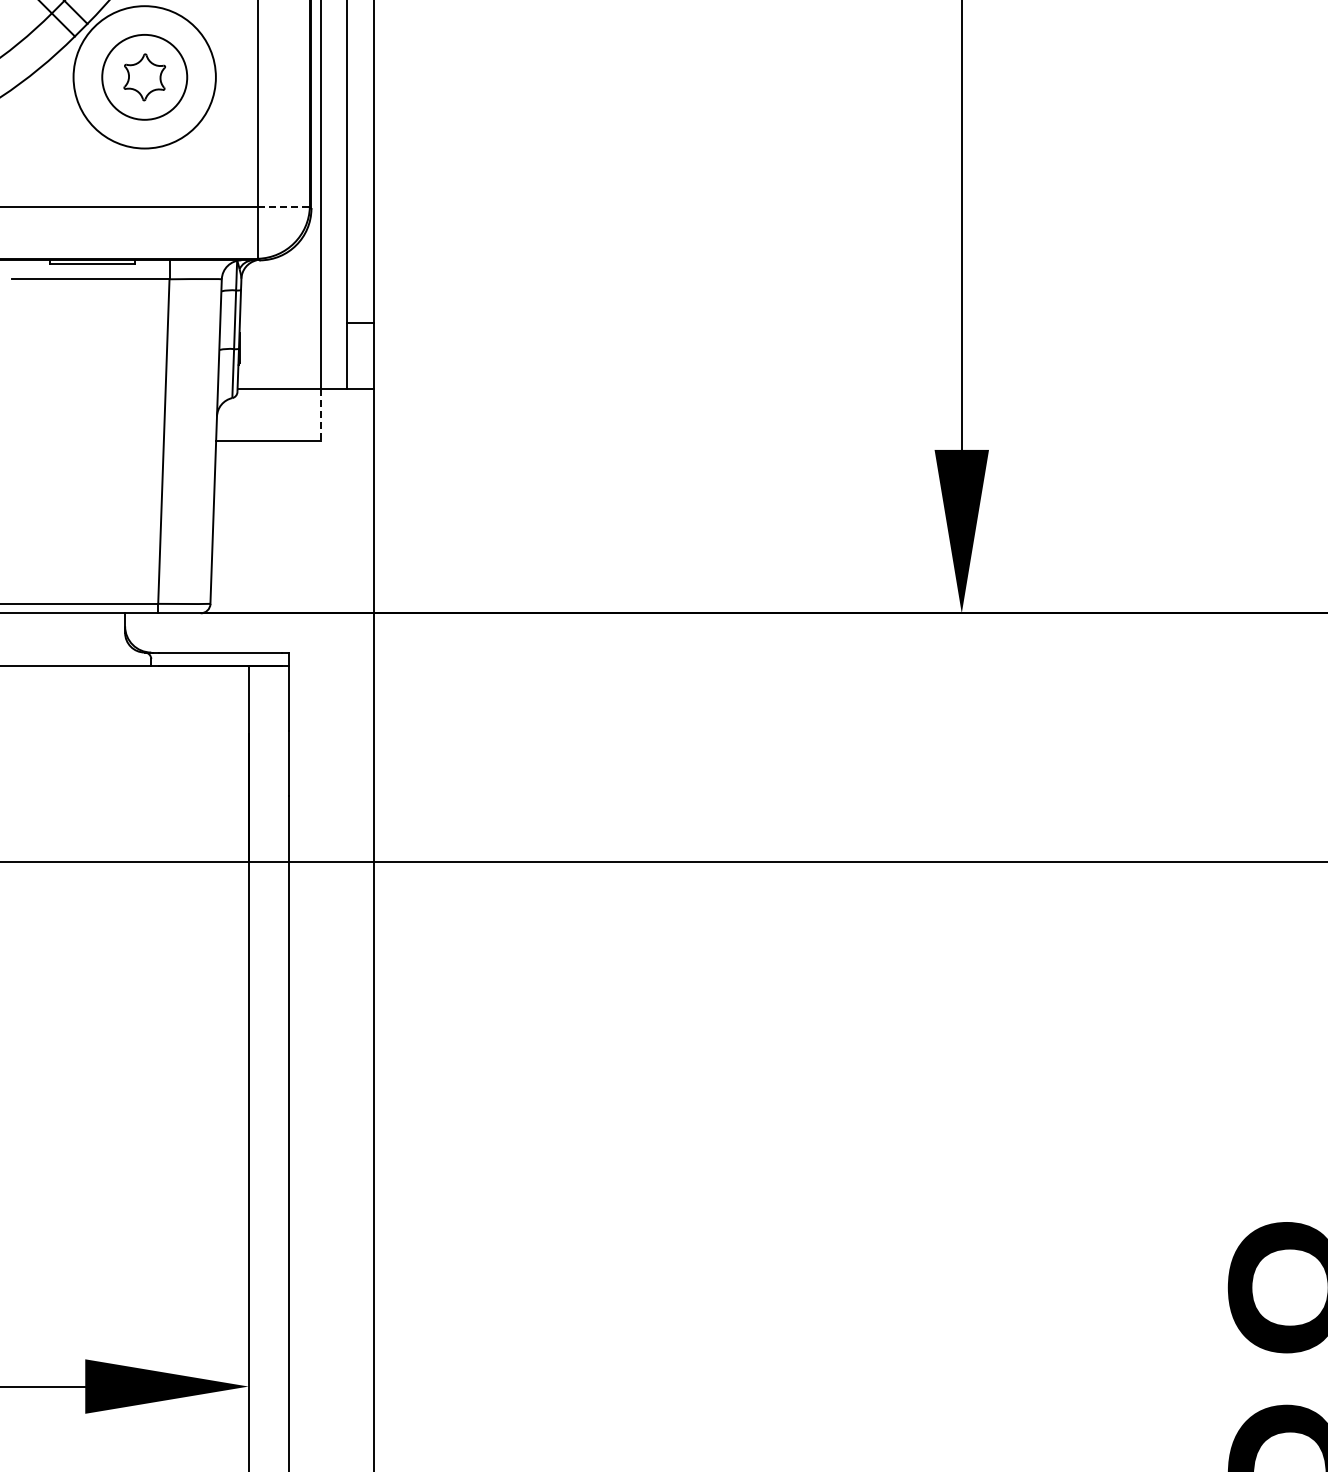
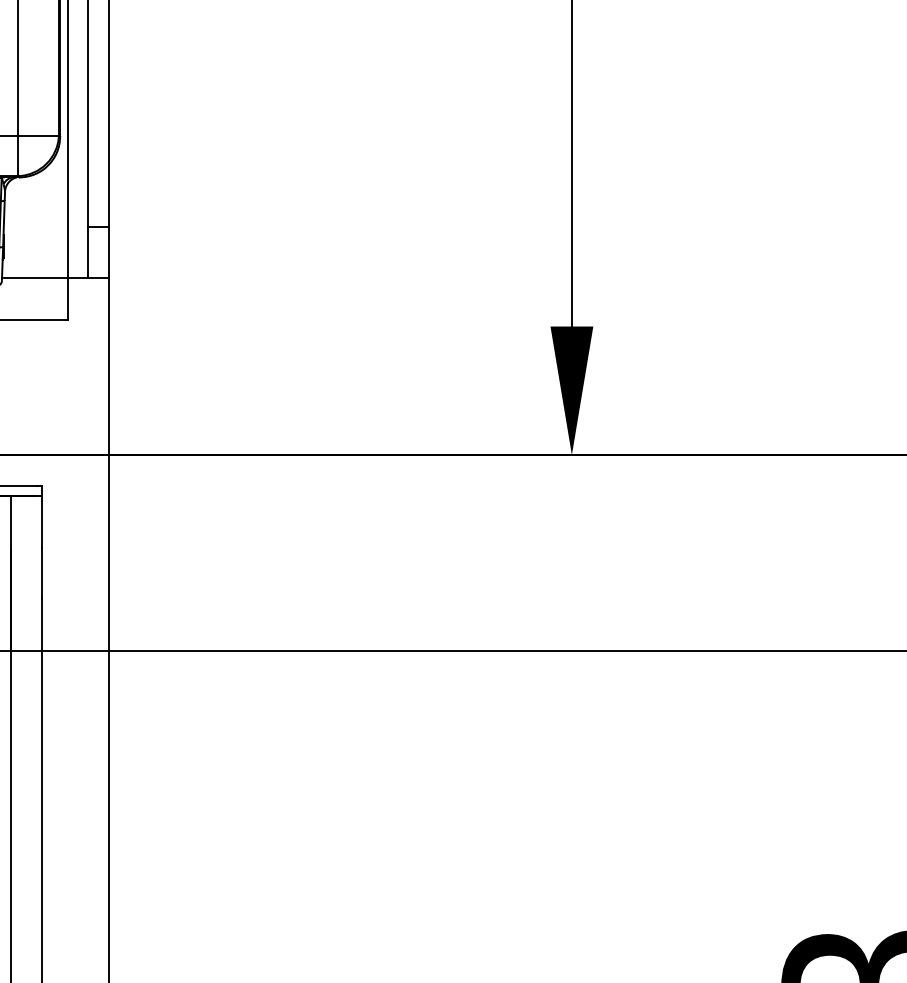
line: (284, 207) -> (38, 135), dashed -> solid
line: (321, 415) -> (68, 299), dashed -> solid

